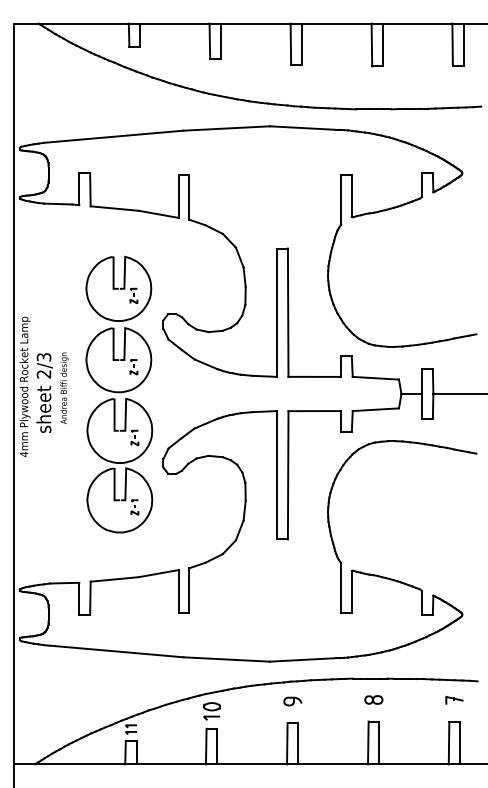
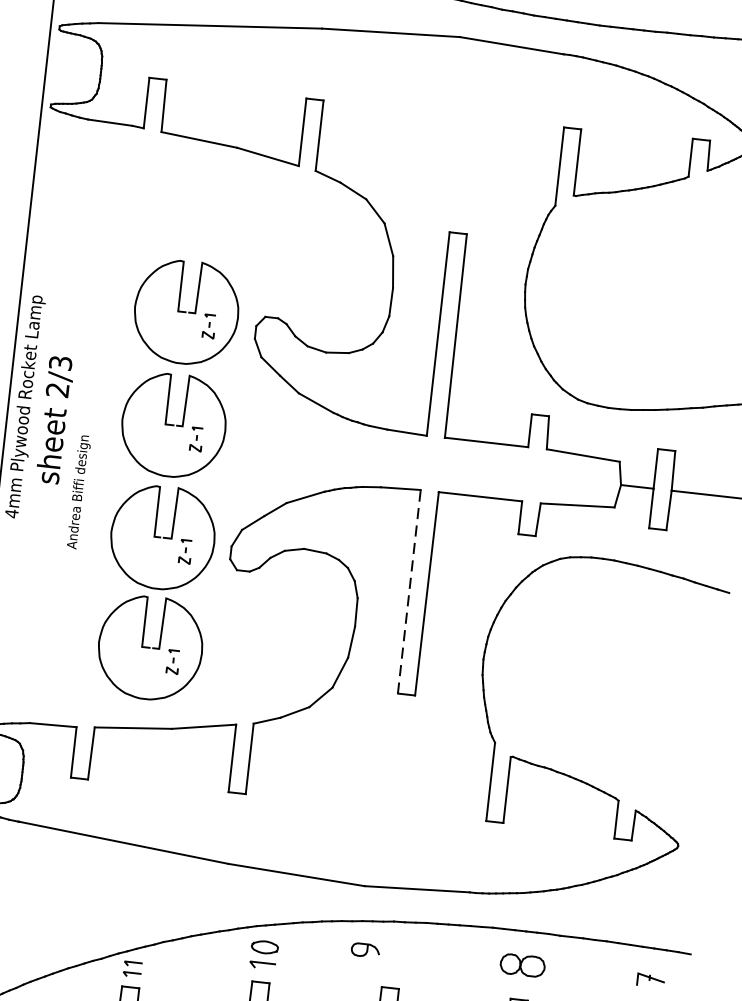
text: (64, 388) -> (79, 492), moved
part: (119, 394) -> (168, 480), moved
line: (277, 474) -> (410, 590), solid -> dashed
part: (373, 699) -> (522, 964), size x1.6
curve: (293, 701) -> (366, 950), moved

